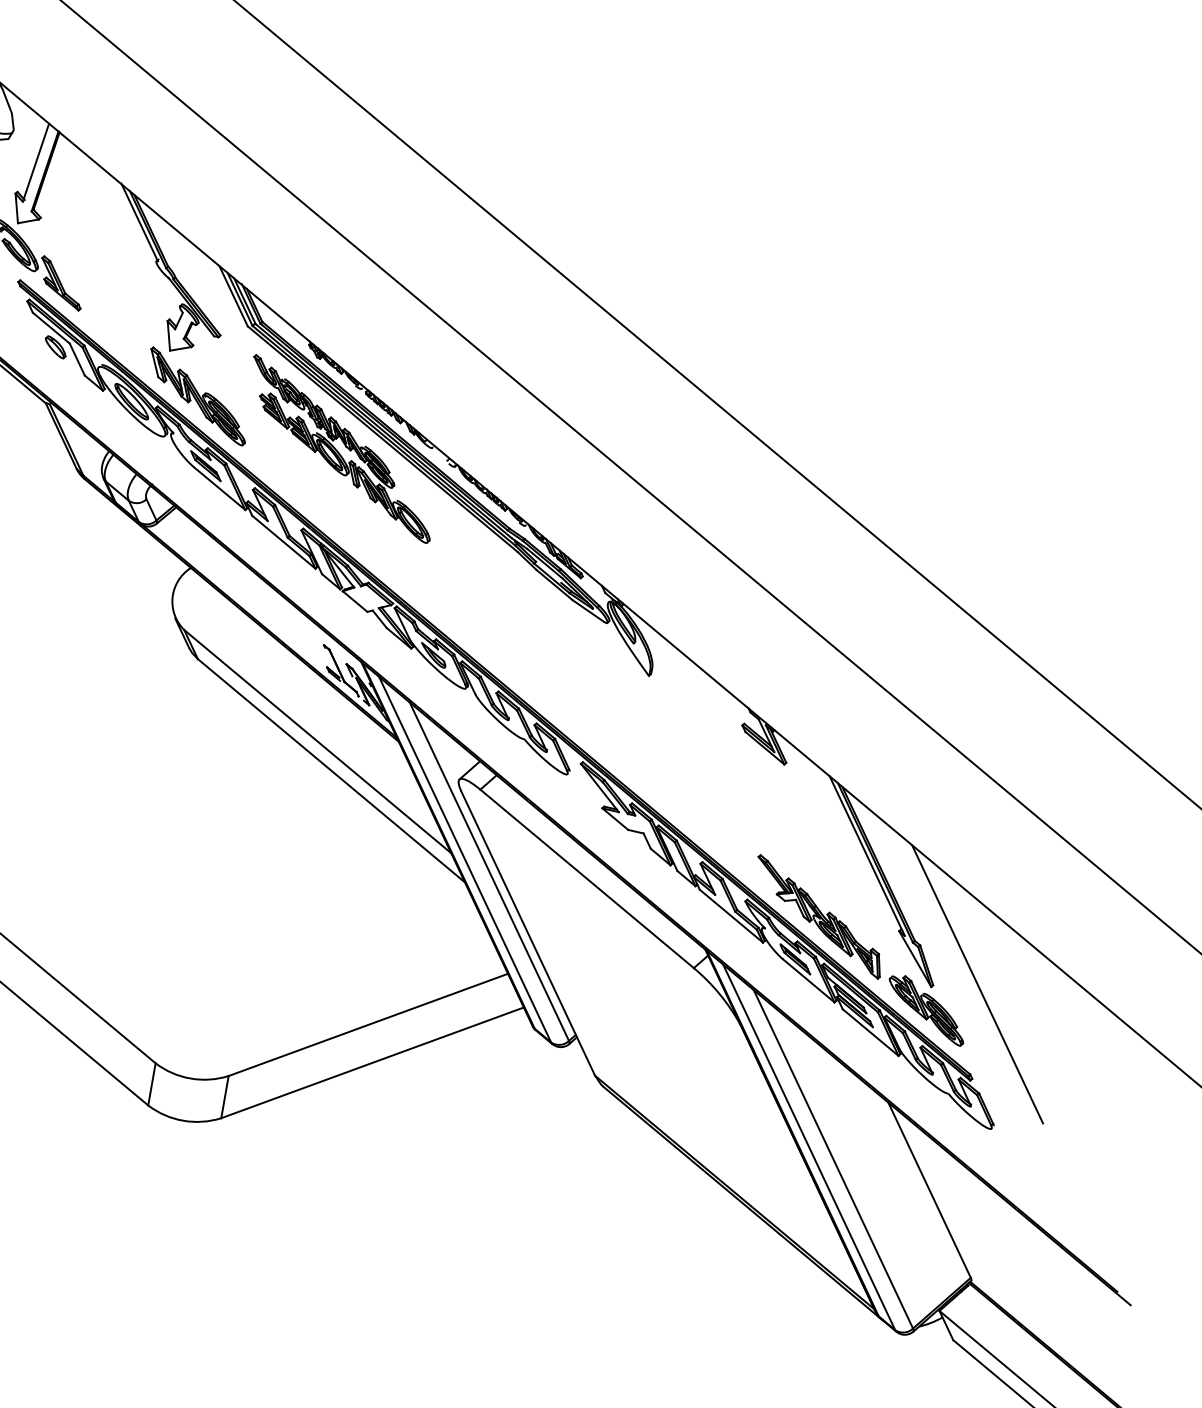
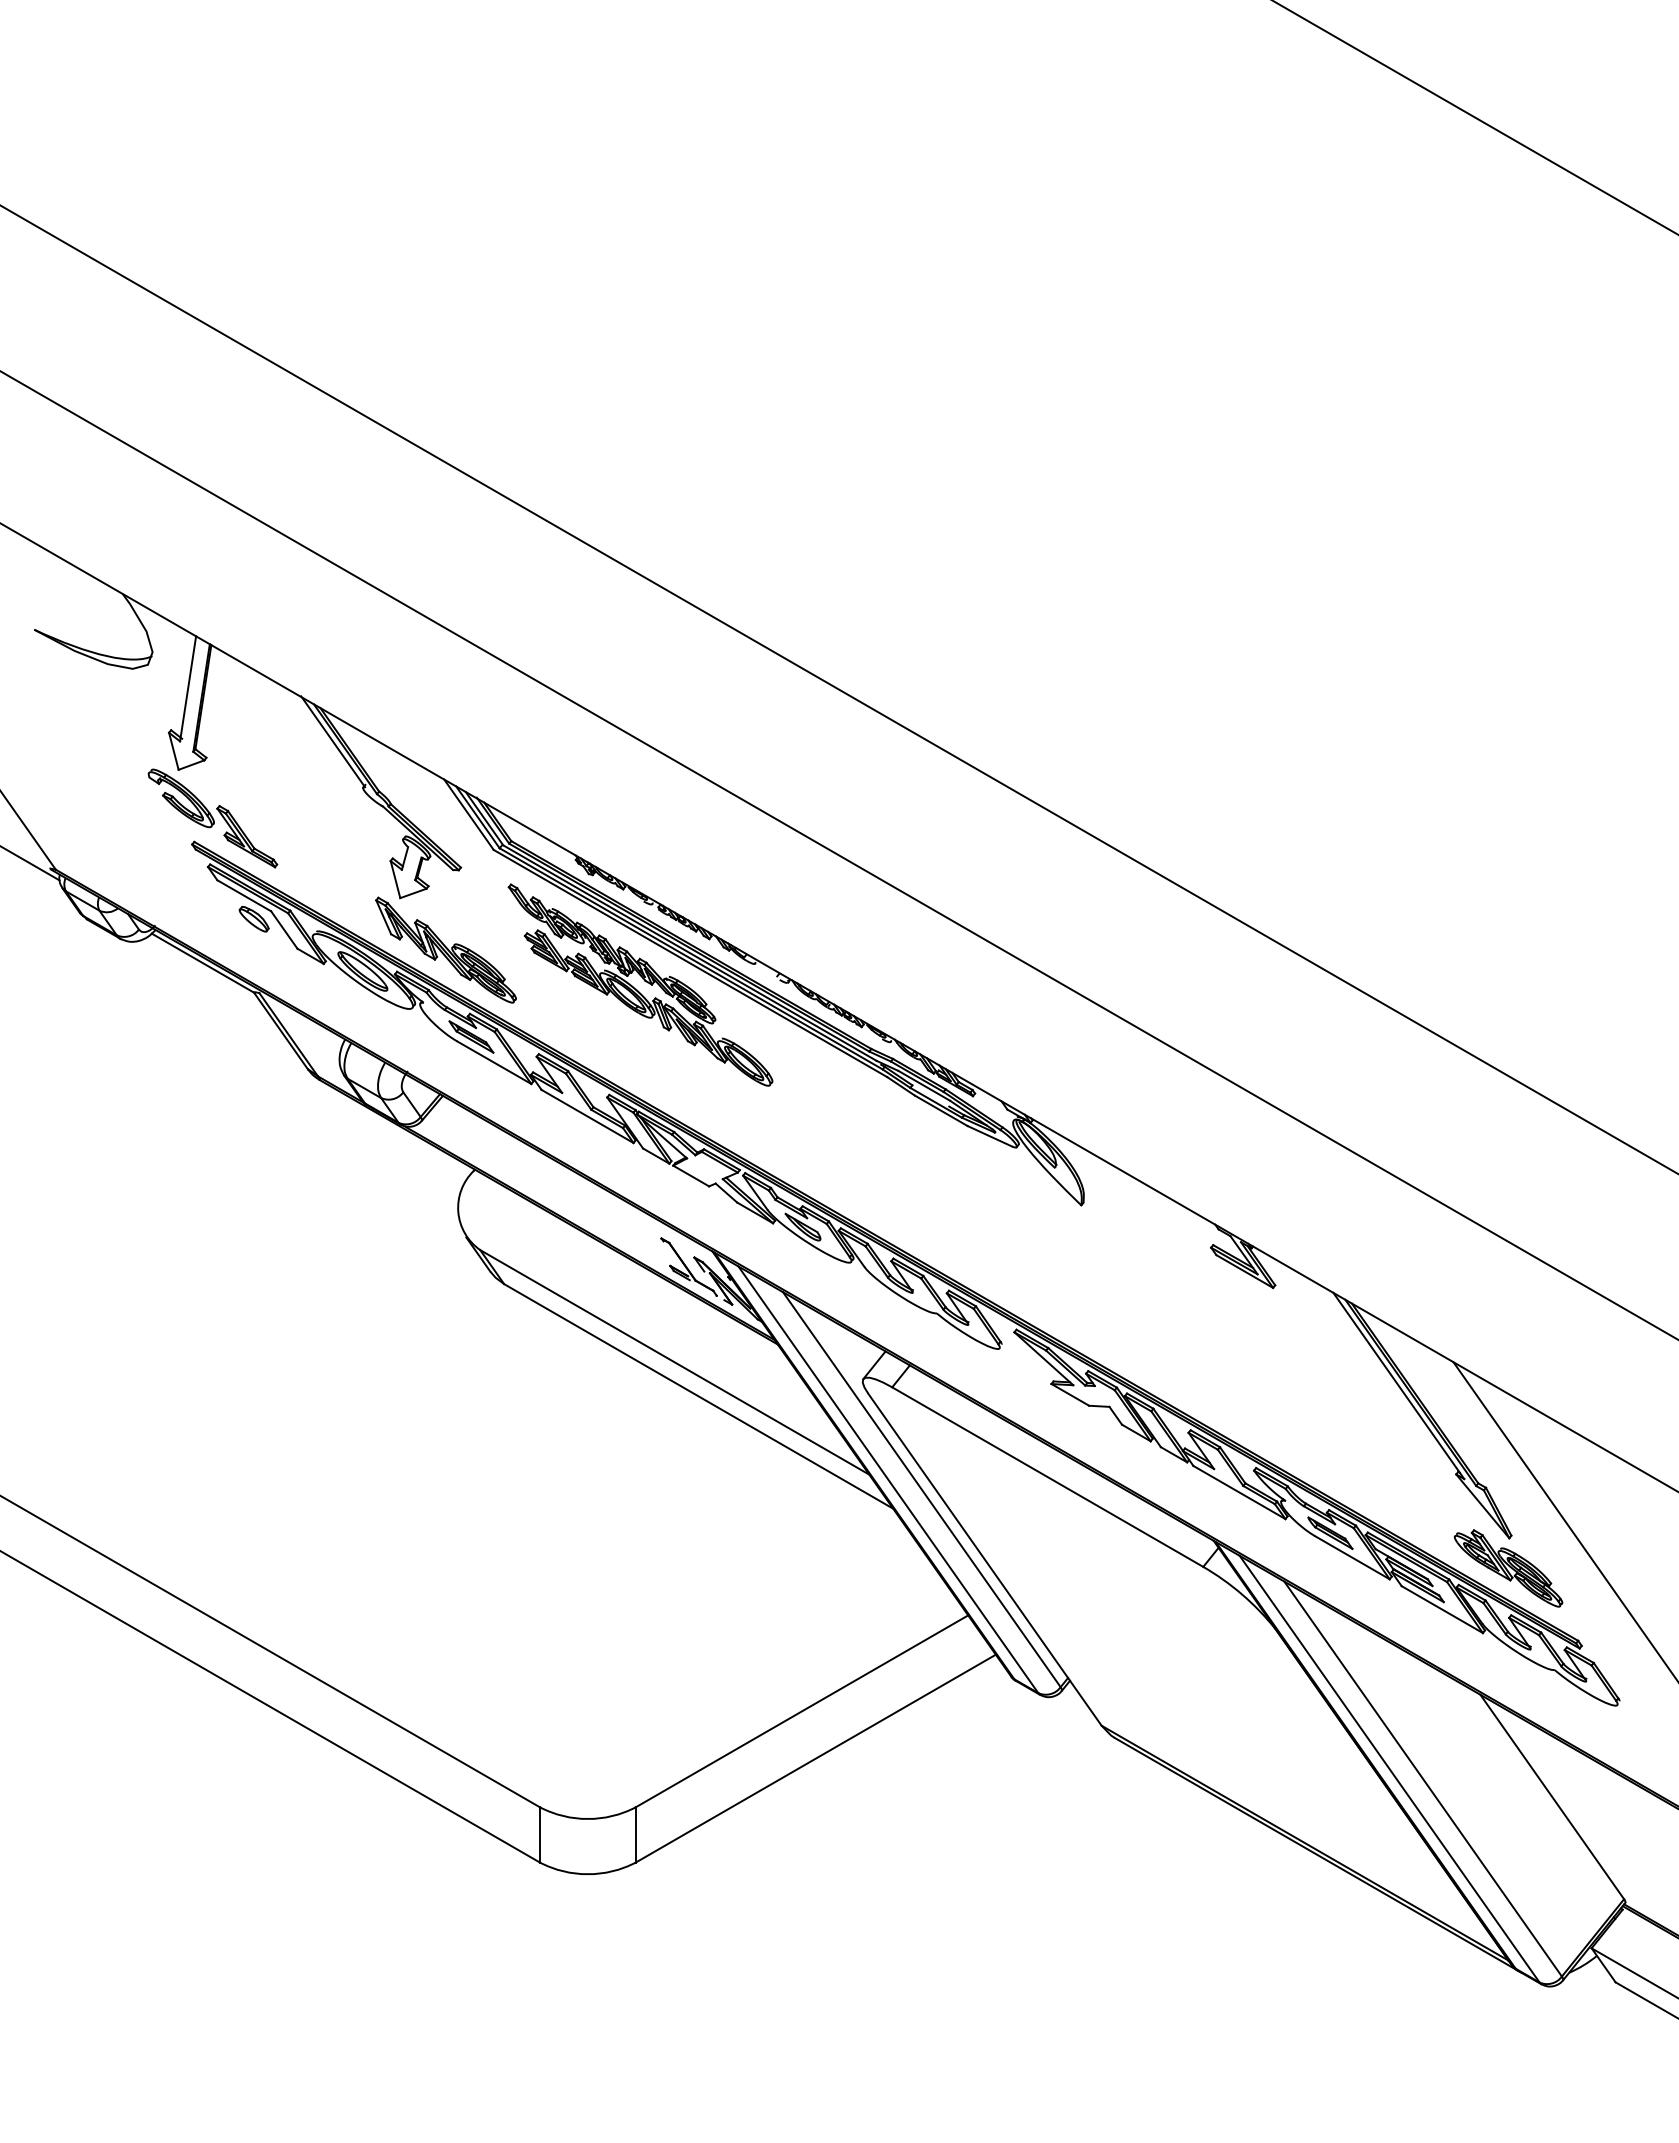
part: (818, 916) -> (1350, 1473), removed

